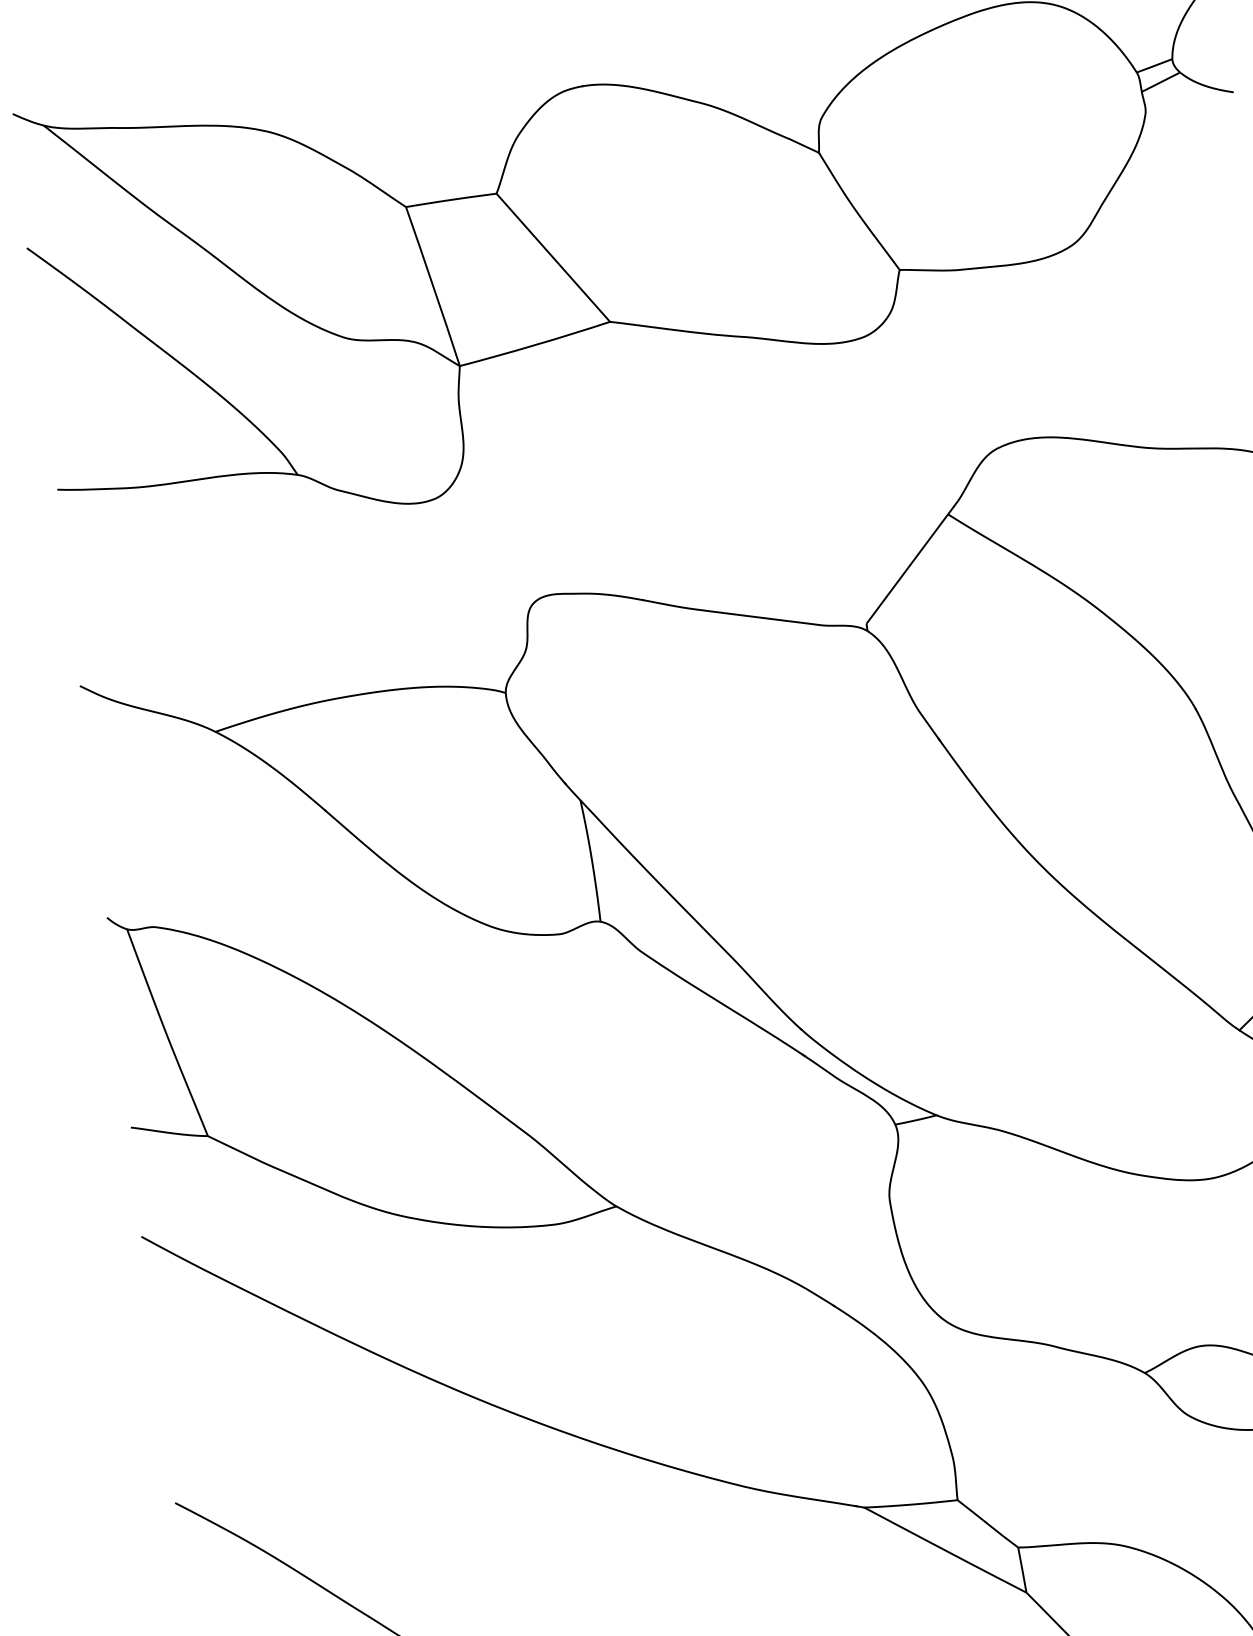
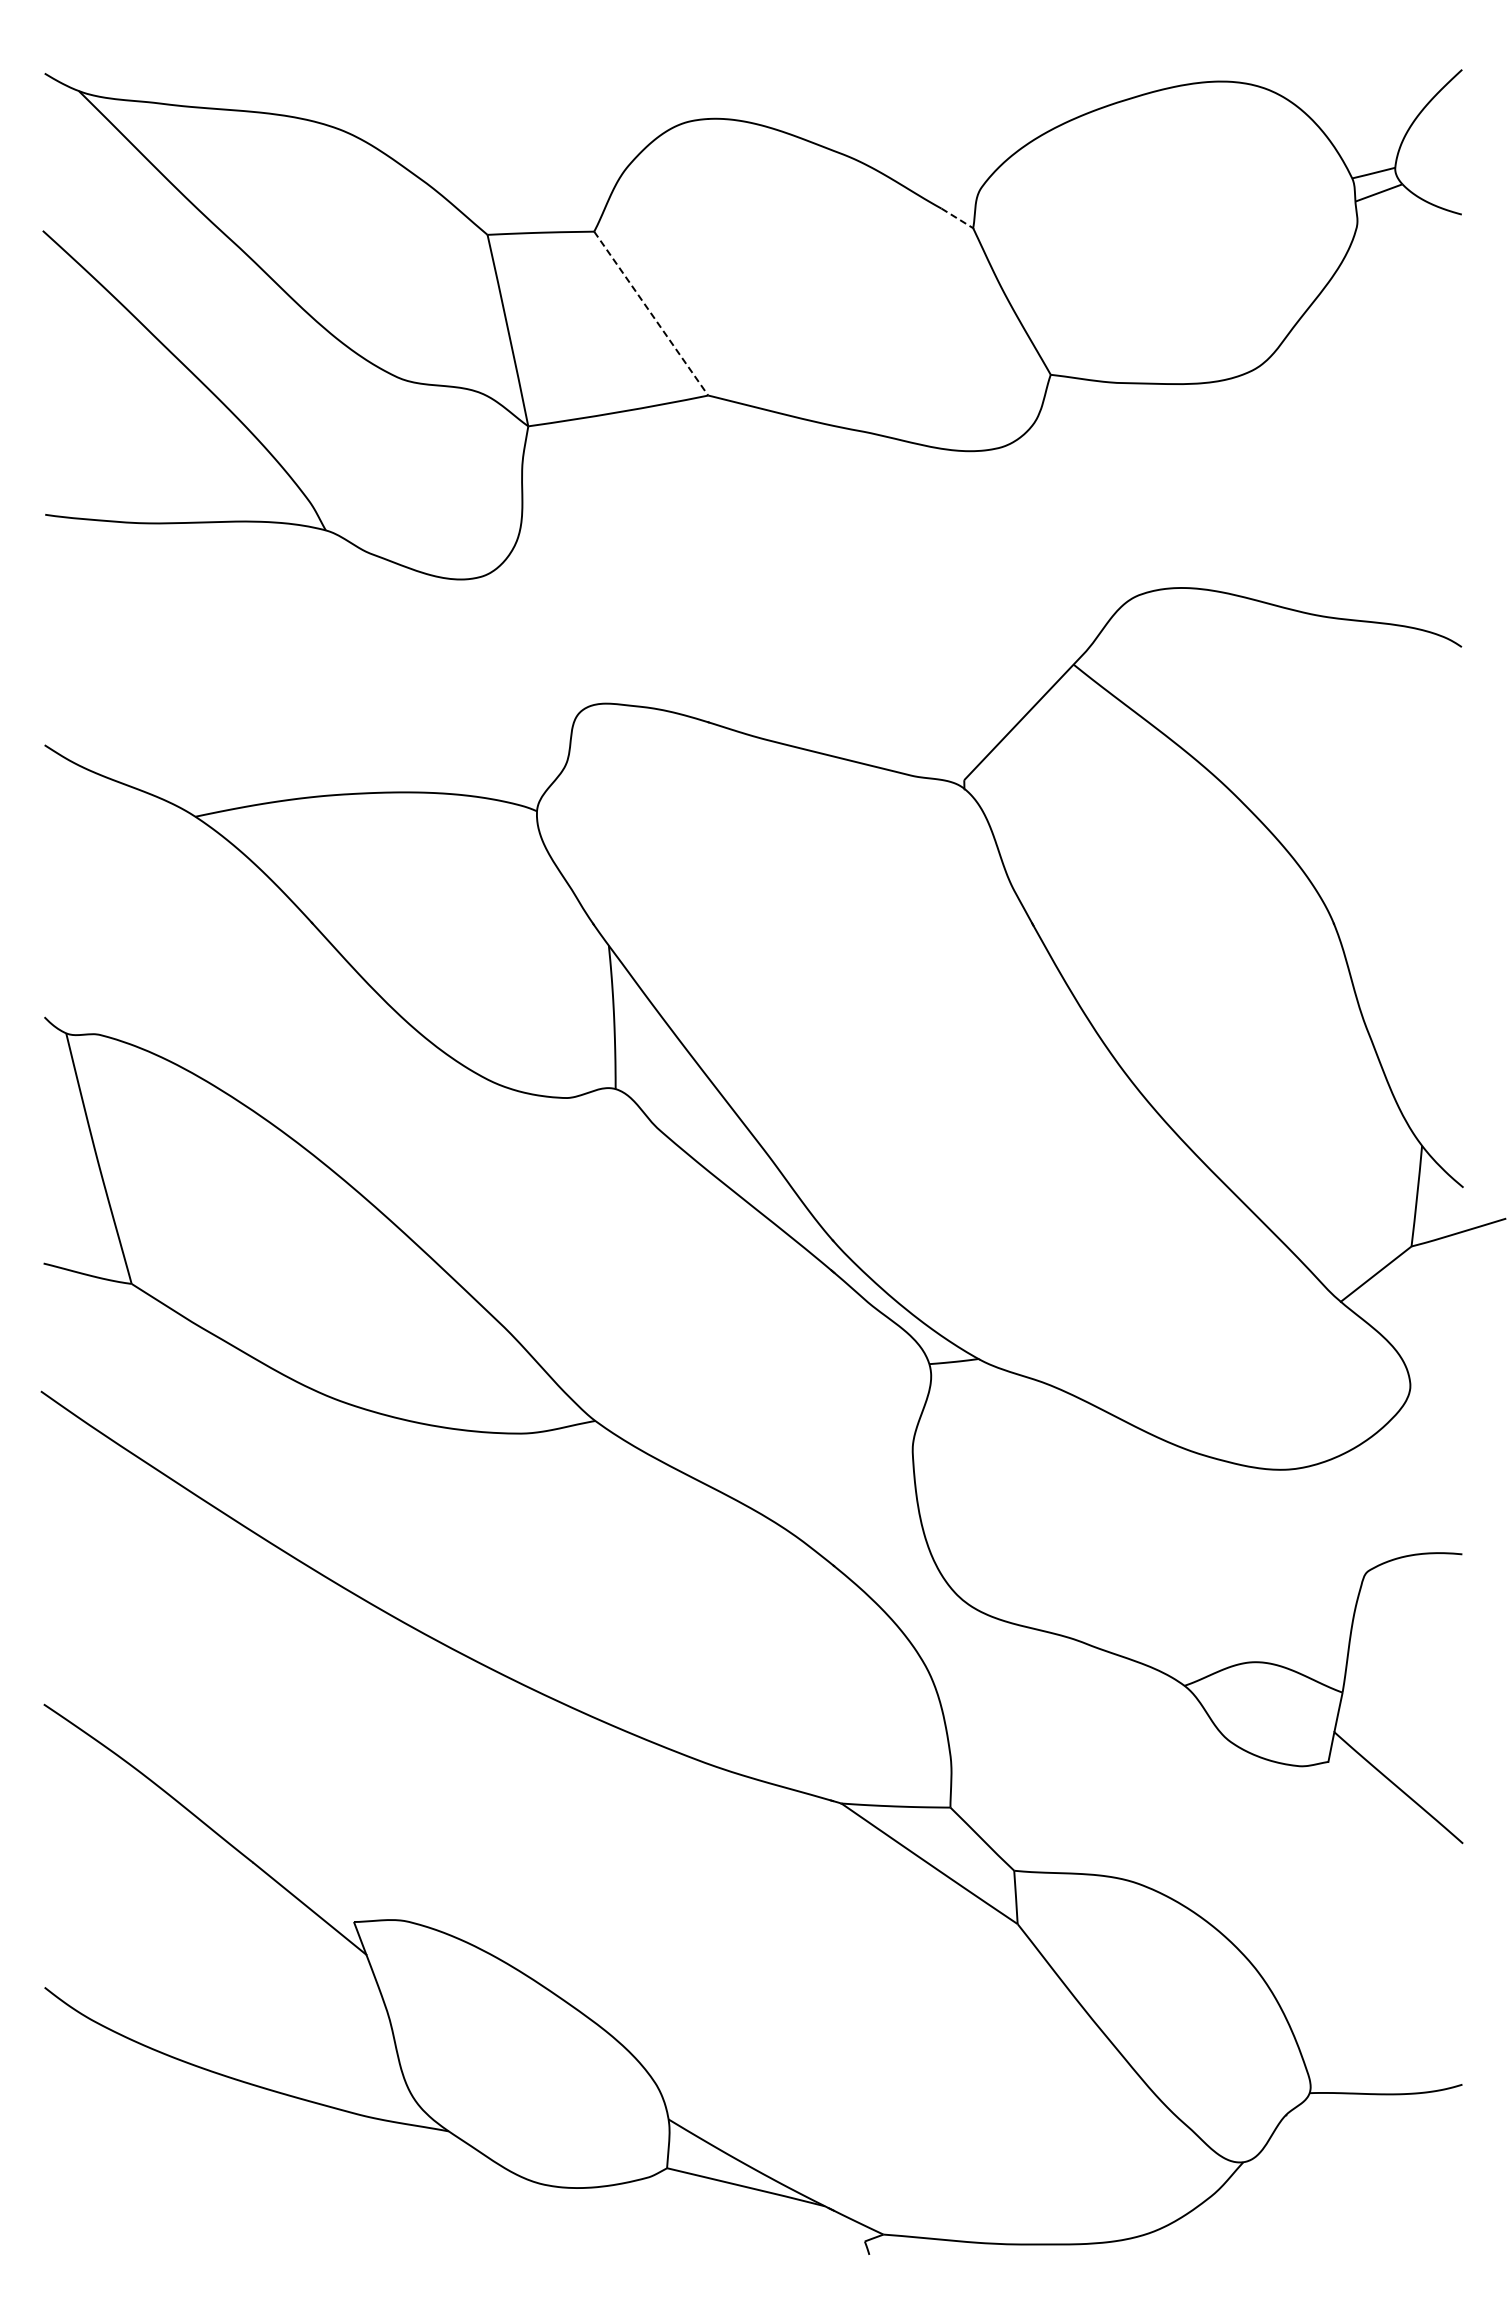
line: (804, 146) -> (957, 218), solid -> dashed
line: (553, 257) -> (651, 313), solid -> dashed

